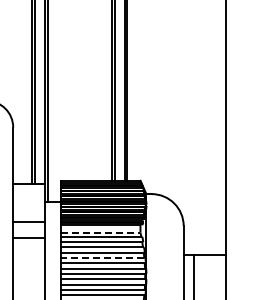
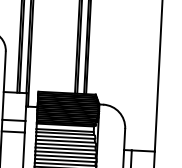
line: (100, 232) -> (64, 130), dashed -> solid
line: (102, 258) -> (65, 149), dashed -> solid

